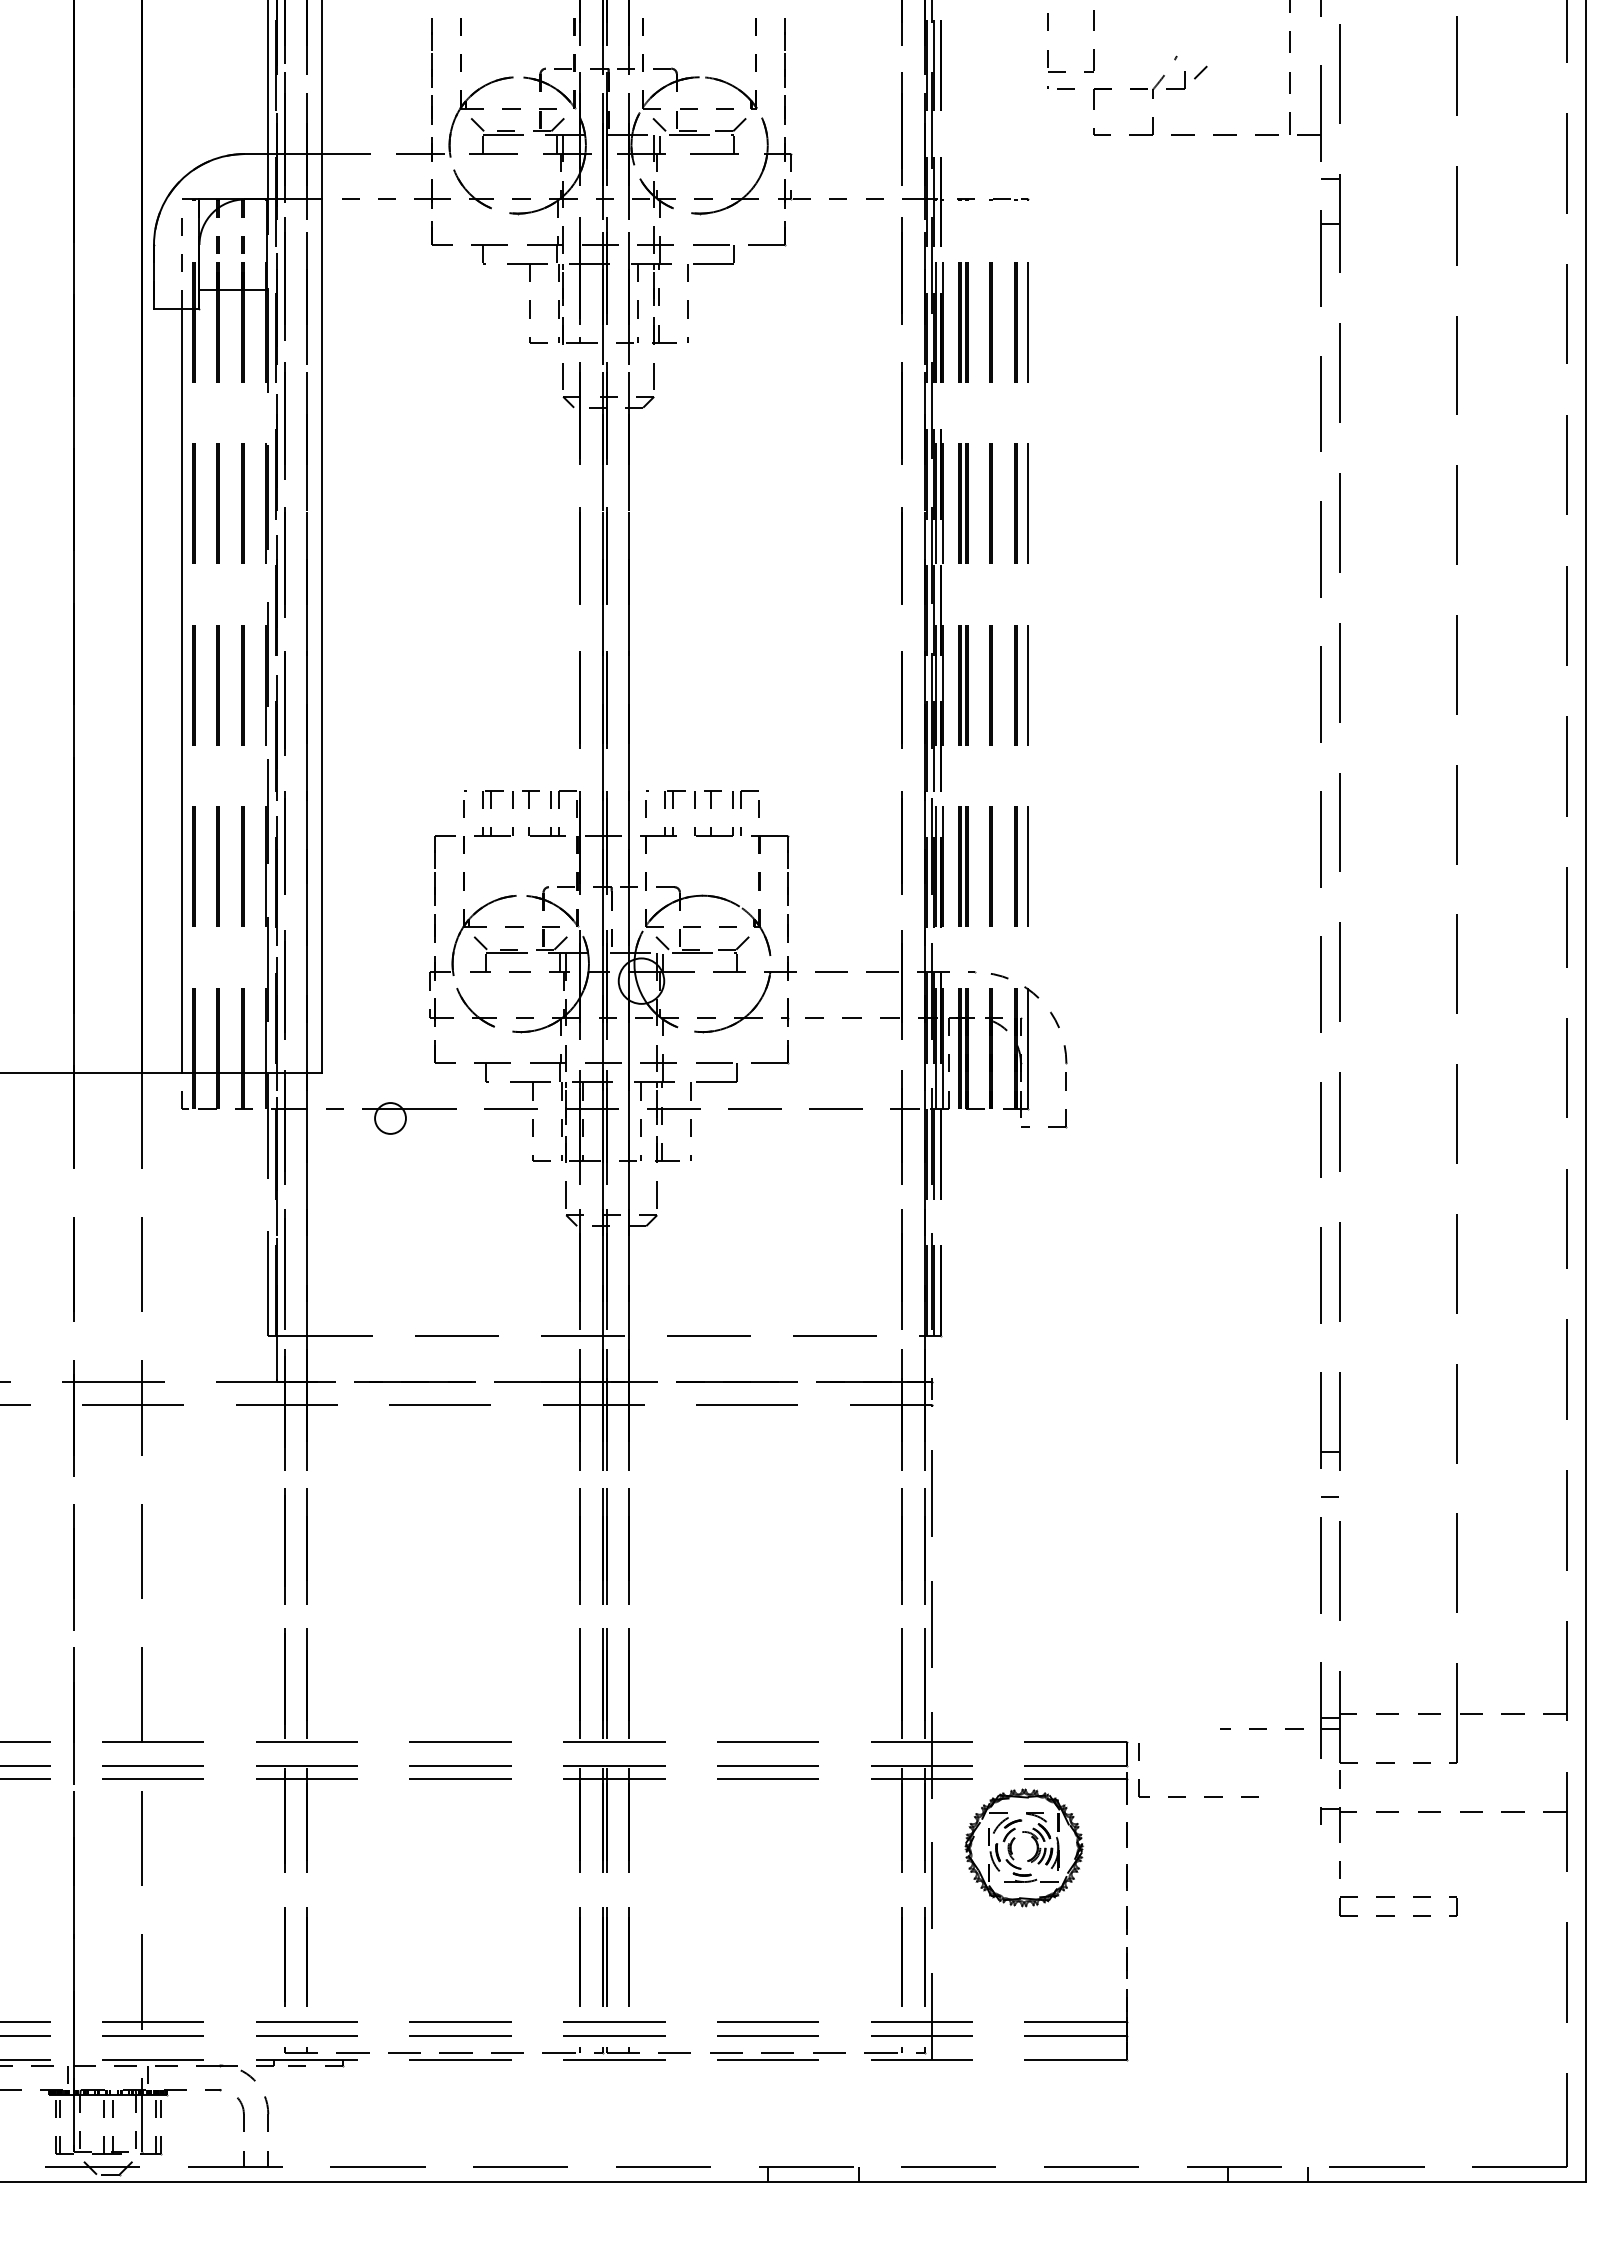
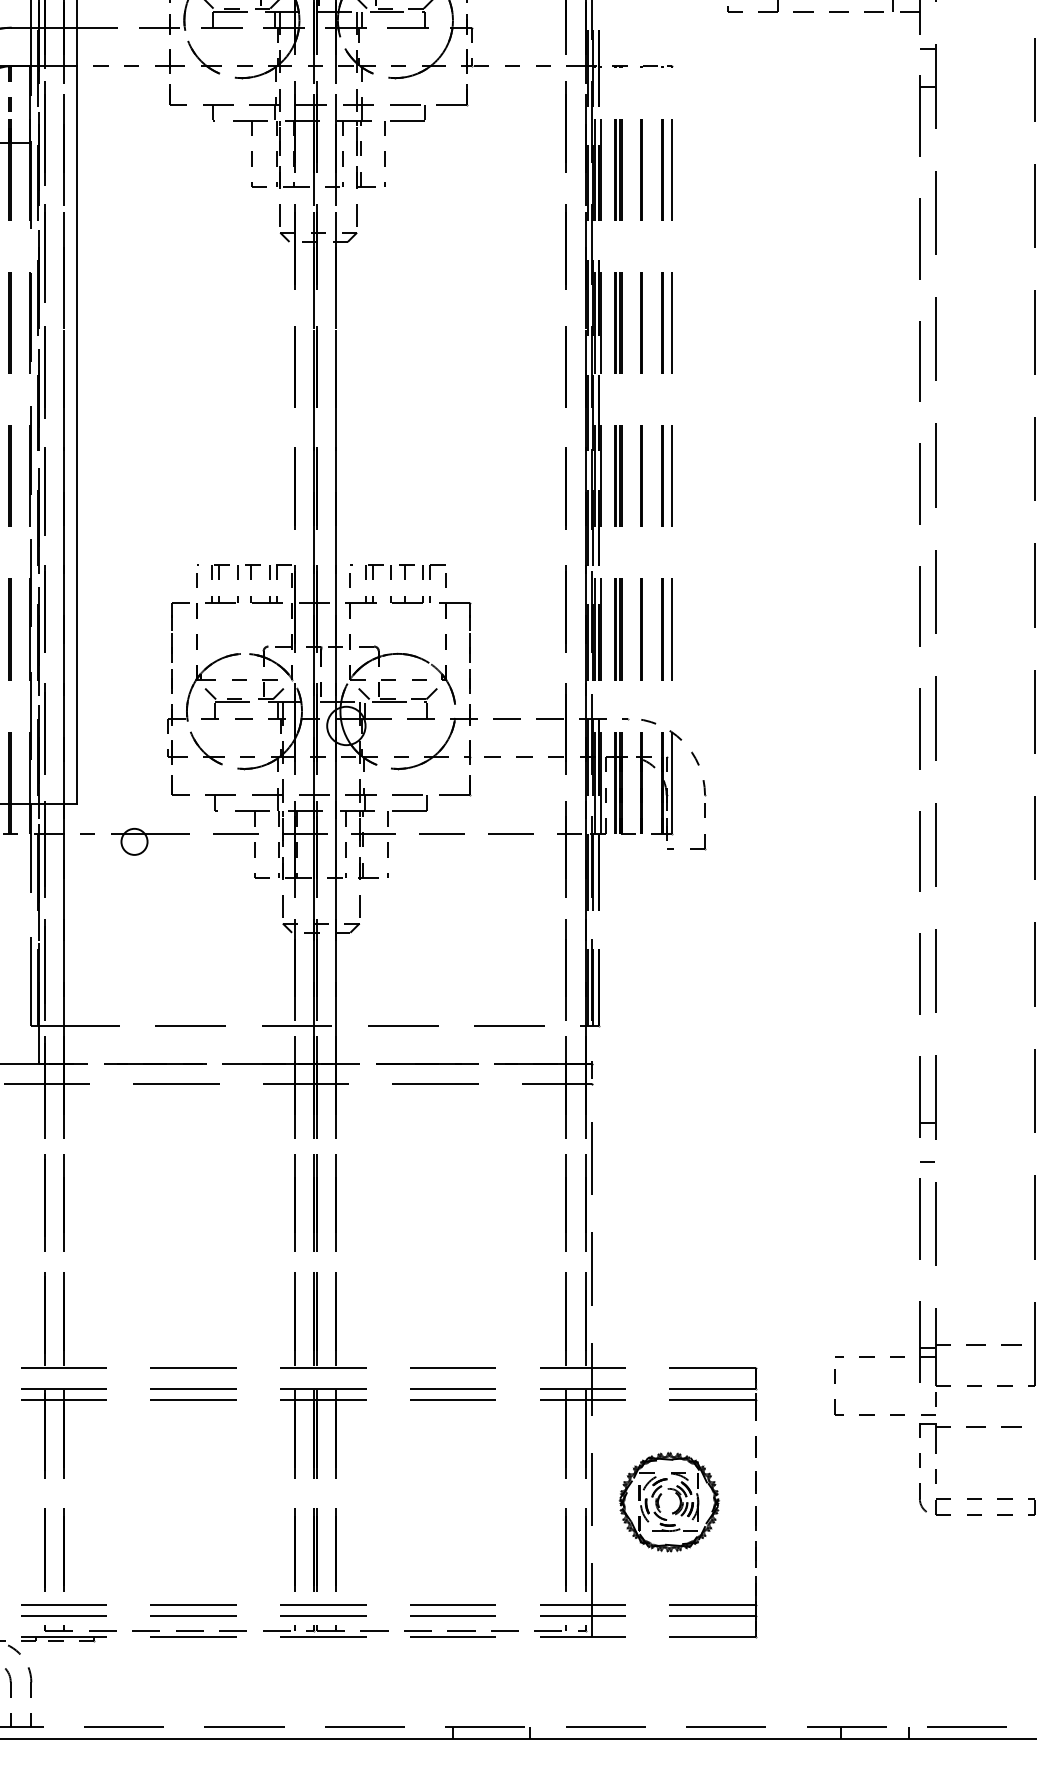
part: (1204, 1796) -> (889, 1414), moved
part: (1023, 1847) -> (668, 1501), moved
part: (1324, 1877) -> (922, 1482), added

